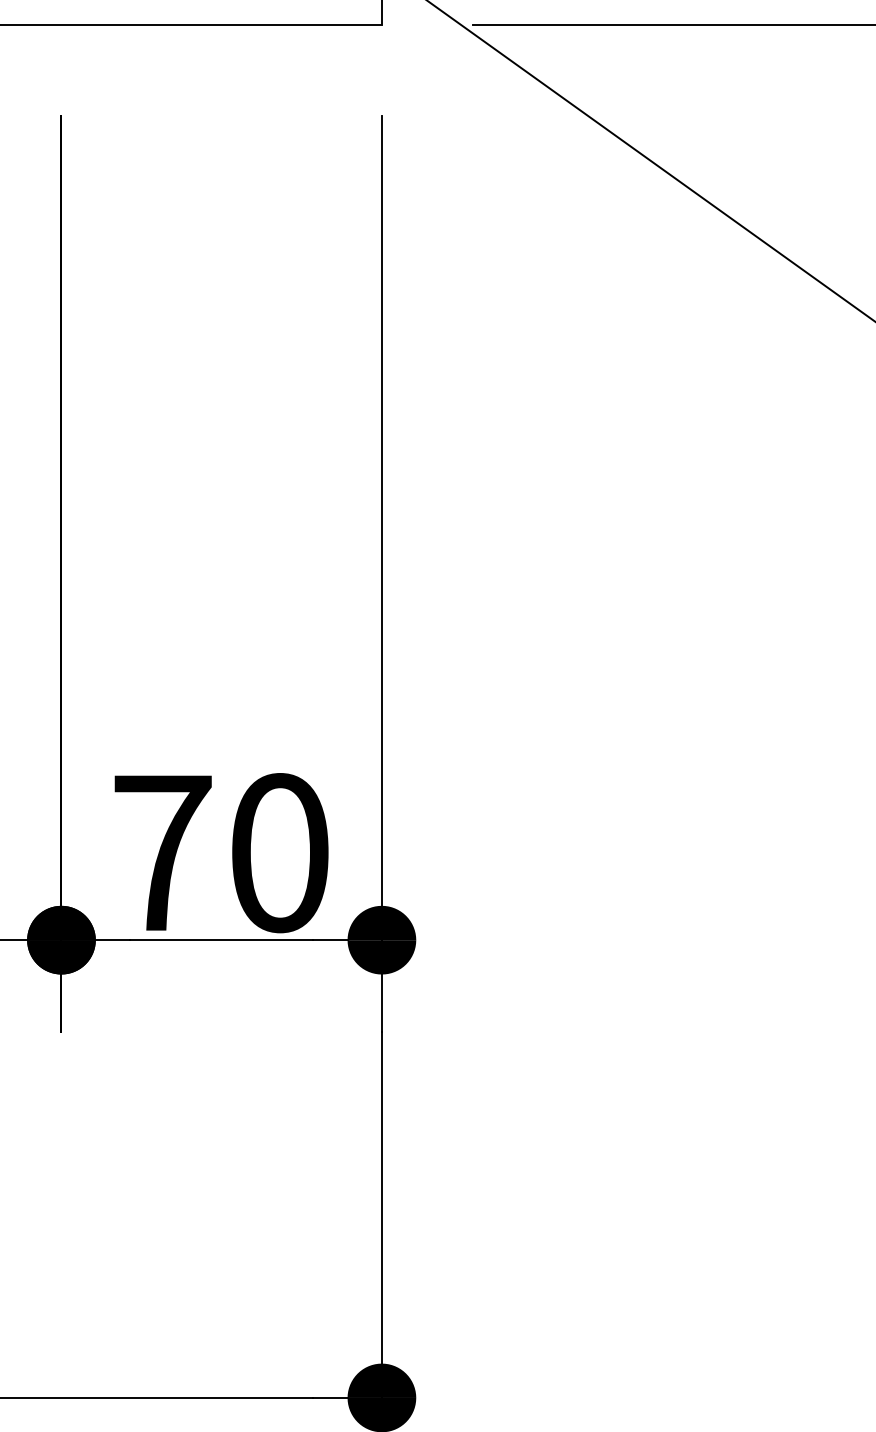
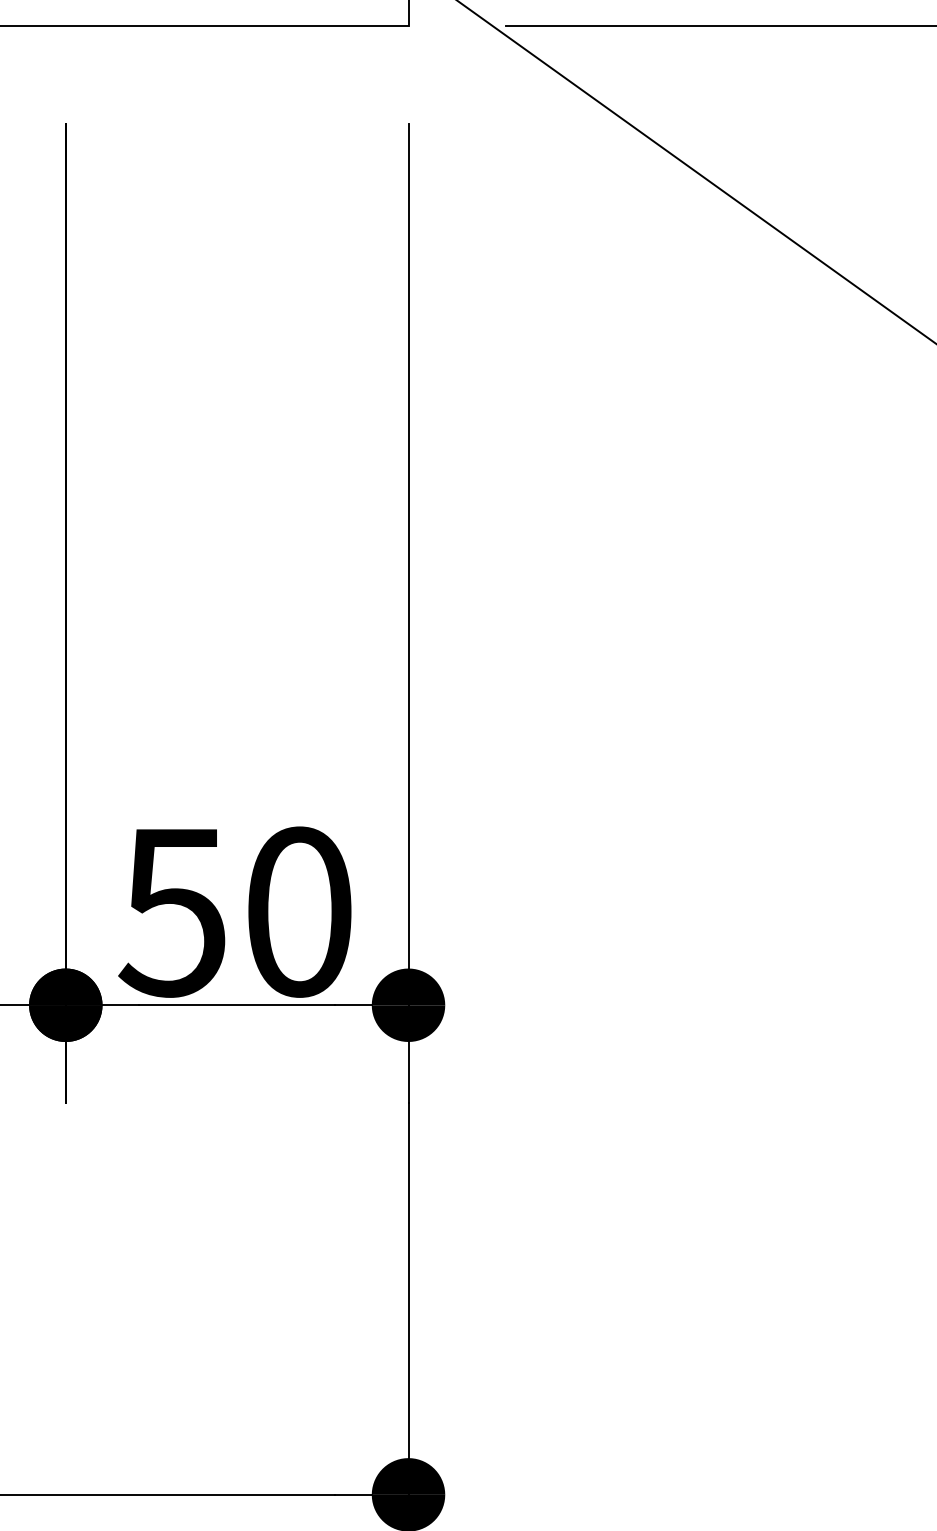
text: (160, 854) -> (171, 913), 70 -> 50

